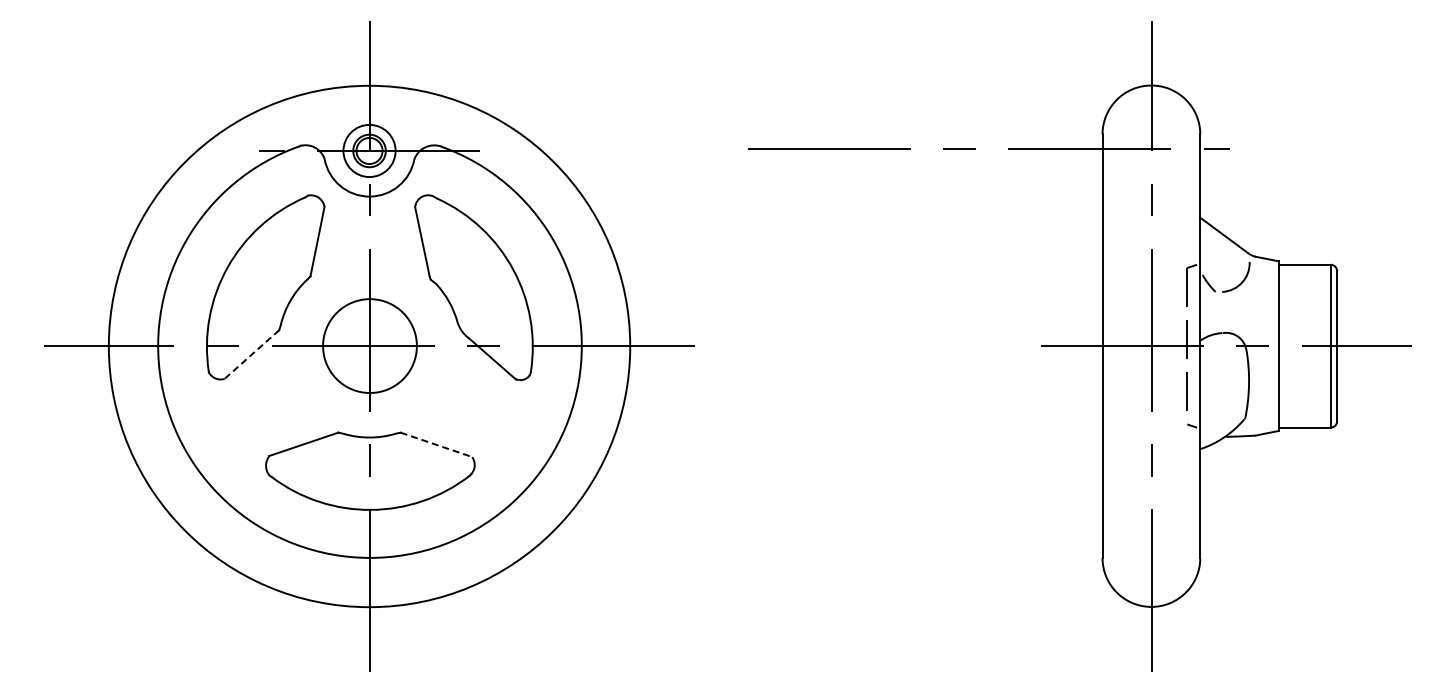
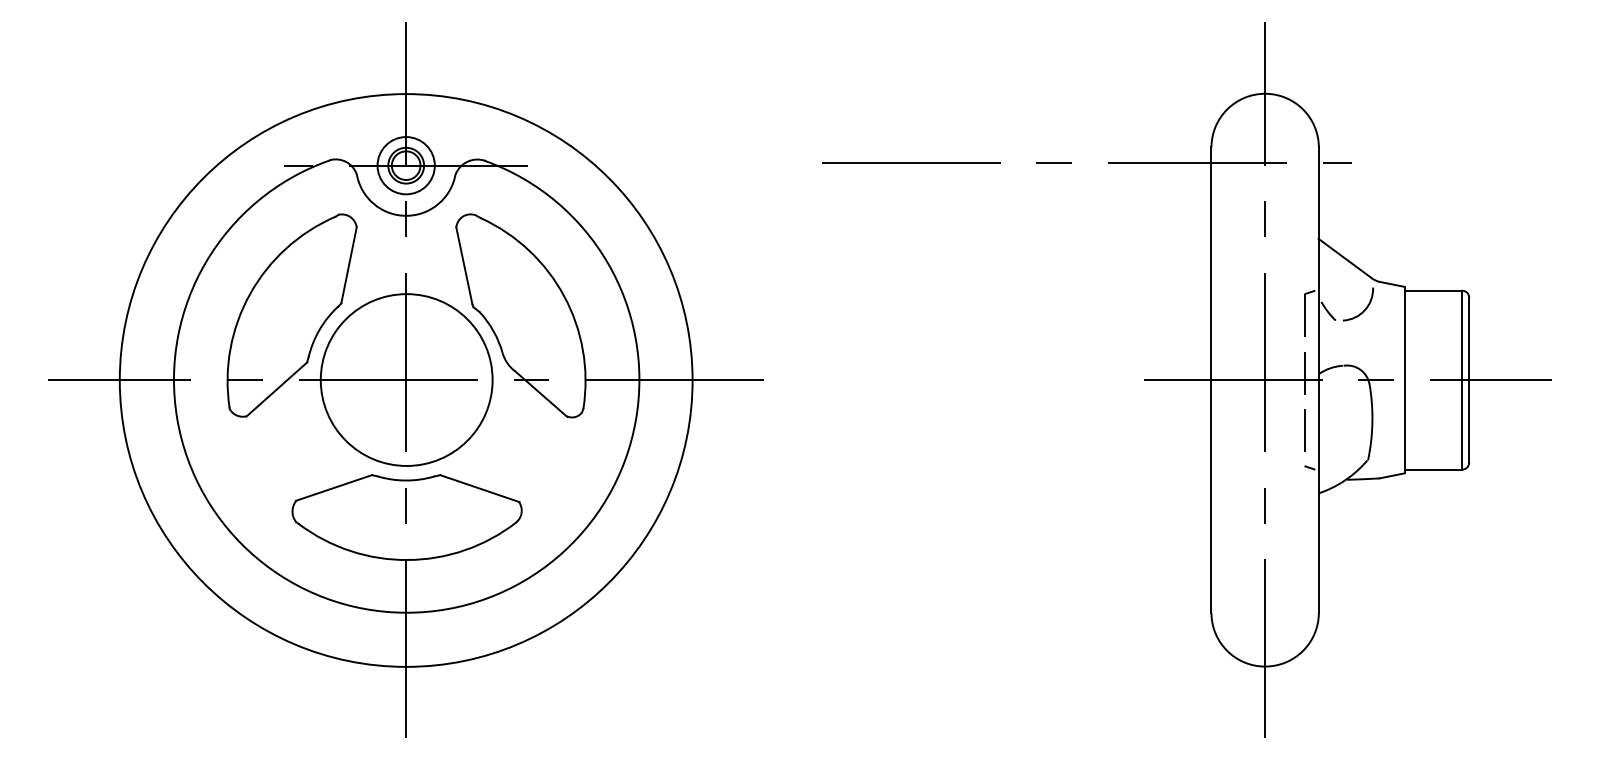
circle: (369, 345) -> (406, 379), size x1.67
line: (251, 355) -> (276, 390), dashed -> solid
line: (437, 445) -> (480, 489), dashed -> solid

